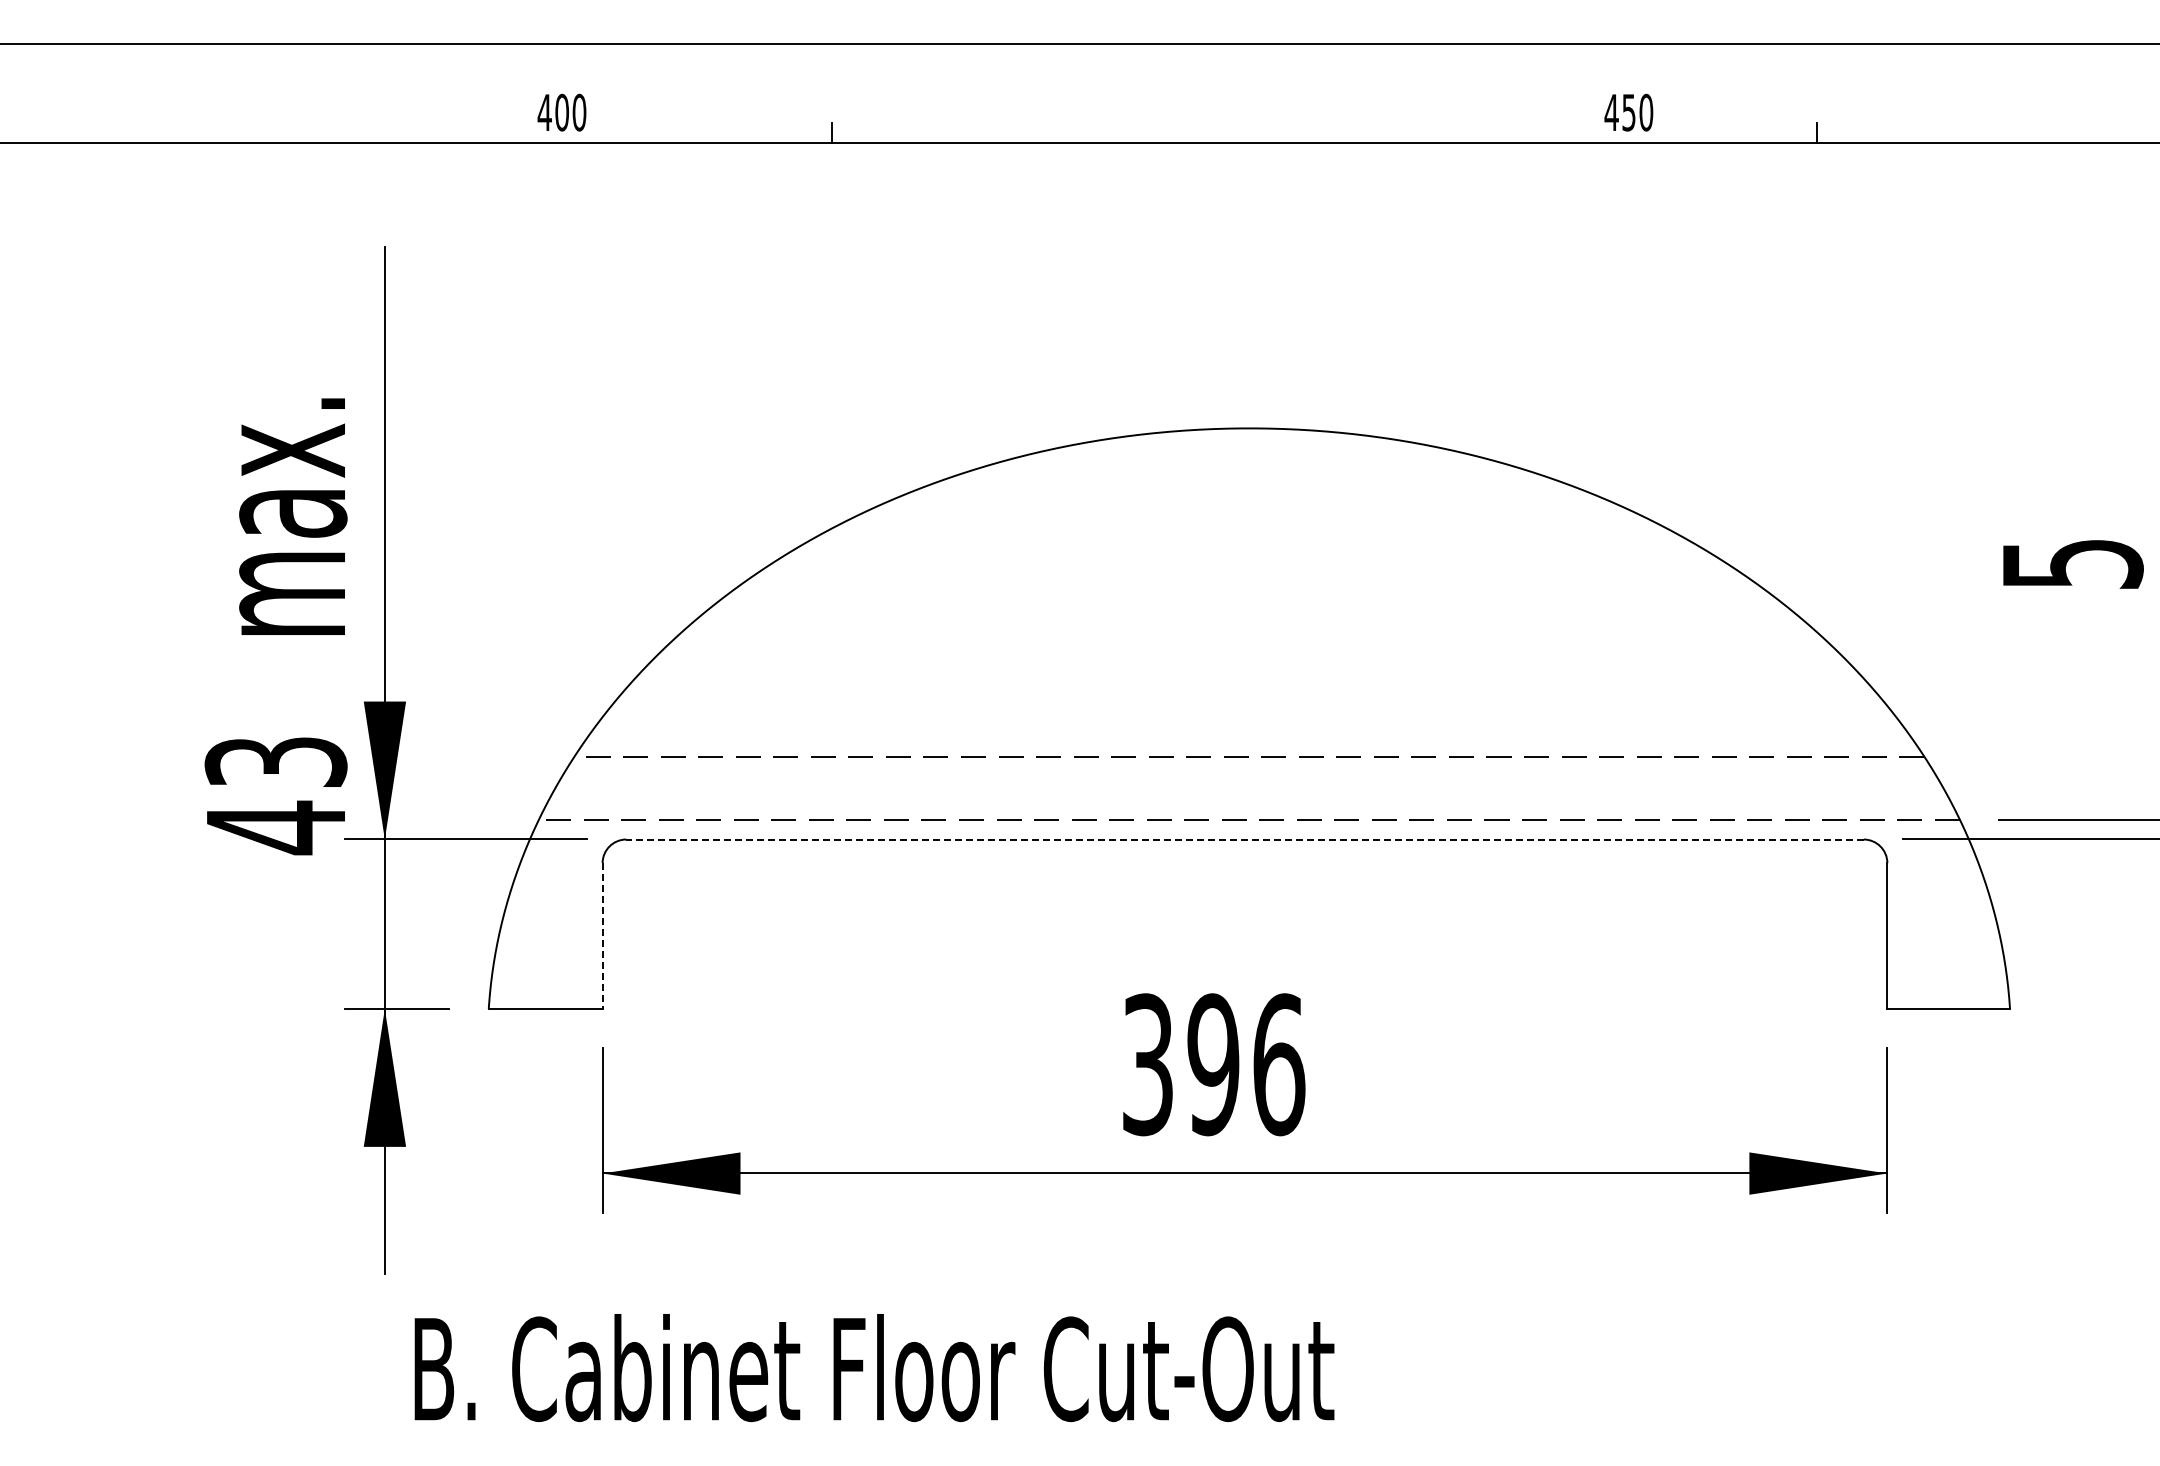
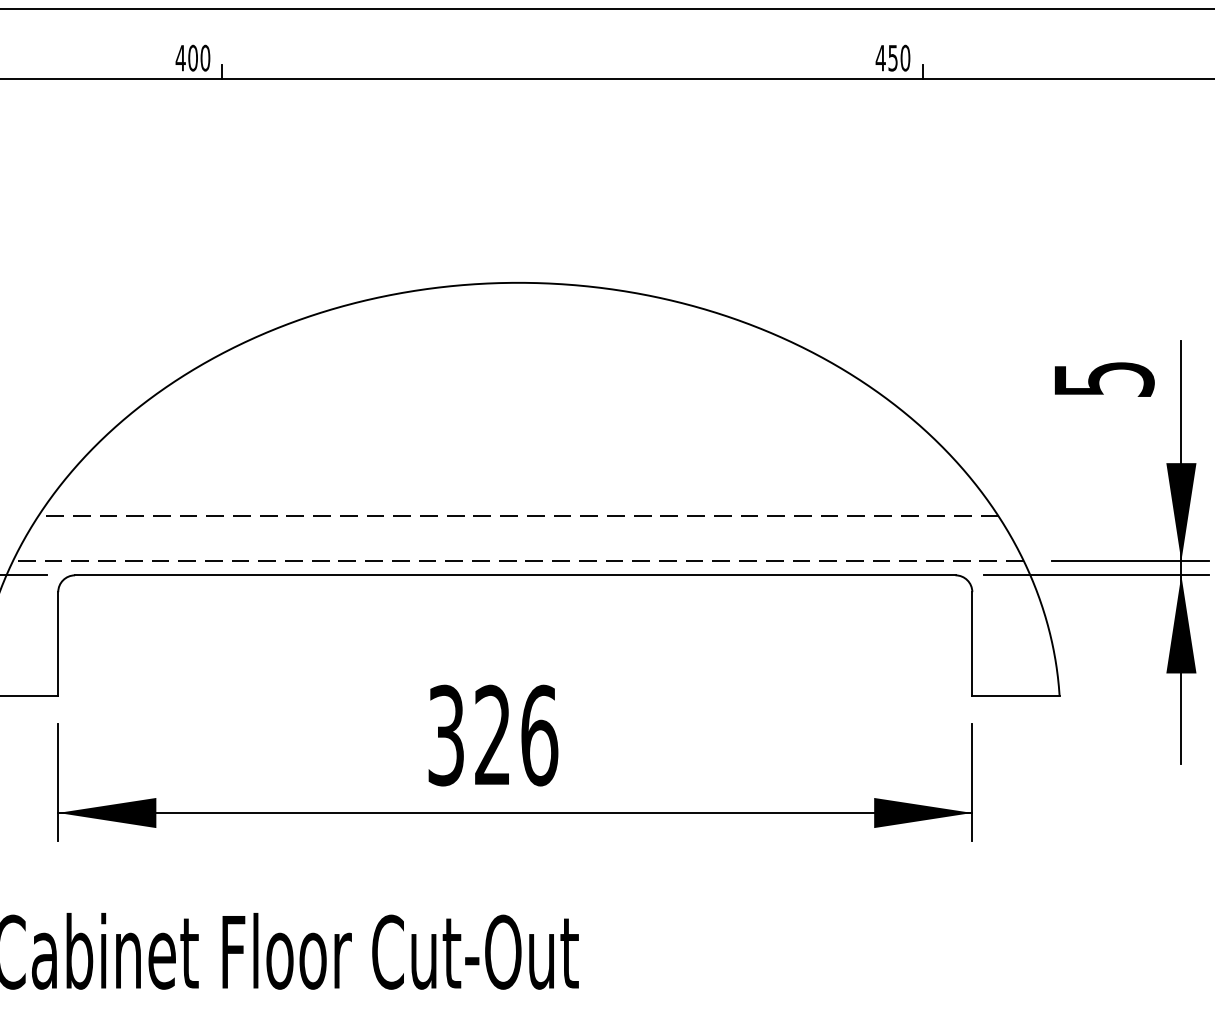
text: (561, 112) -> (192, 58), moved
text: (1628, 112) -> (892, 58), moved
line: (1245, 839) -> (515, 575), dashed -> solid
line: (602, 936) -> (58, 644), dashed -> solid
text: (1213, 1064) -> (492, 735), 396 -> 326

